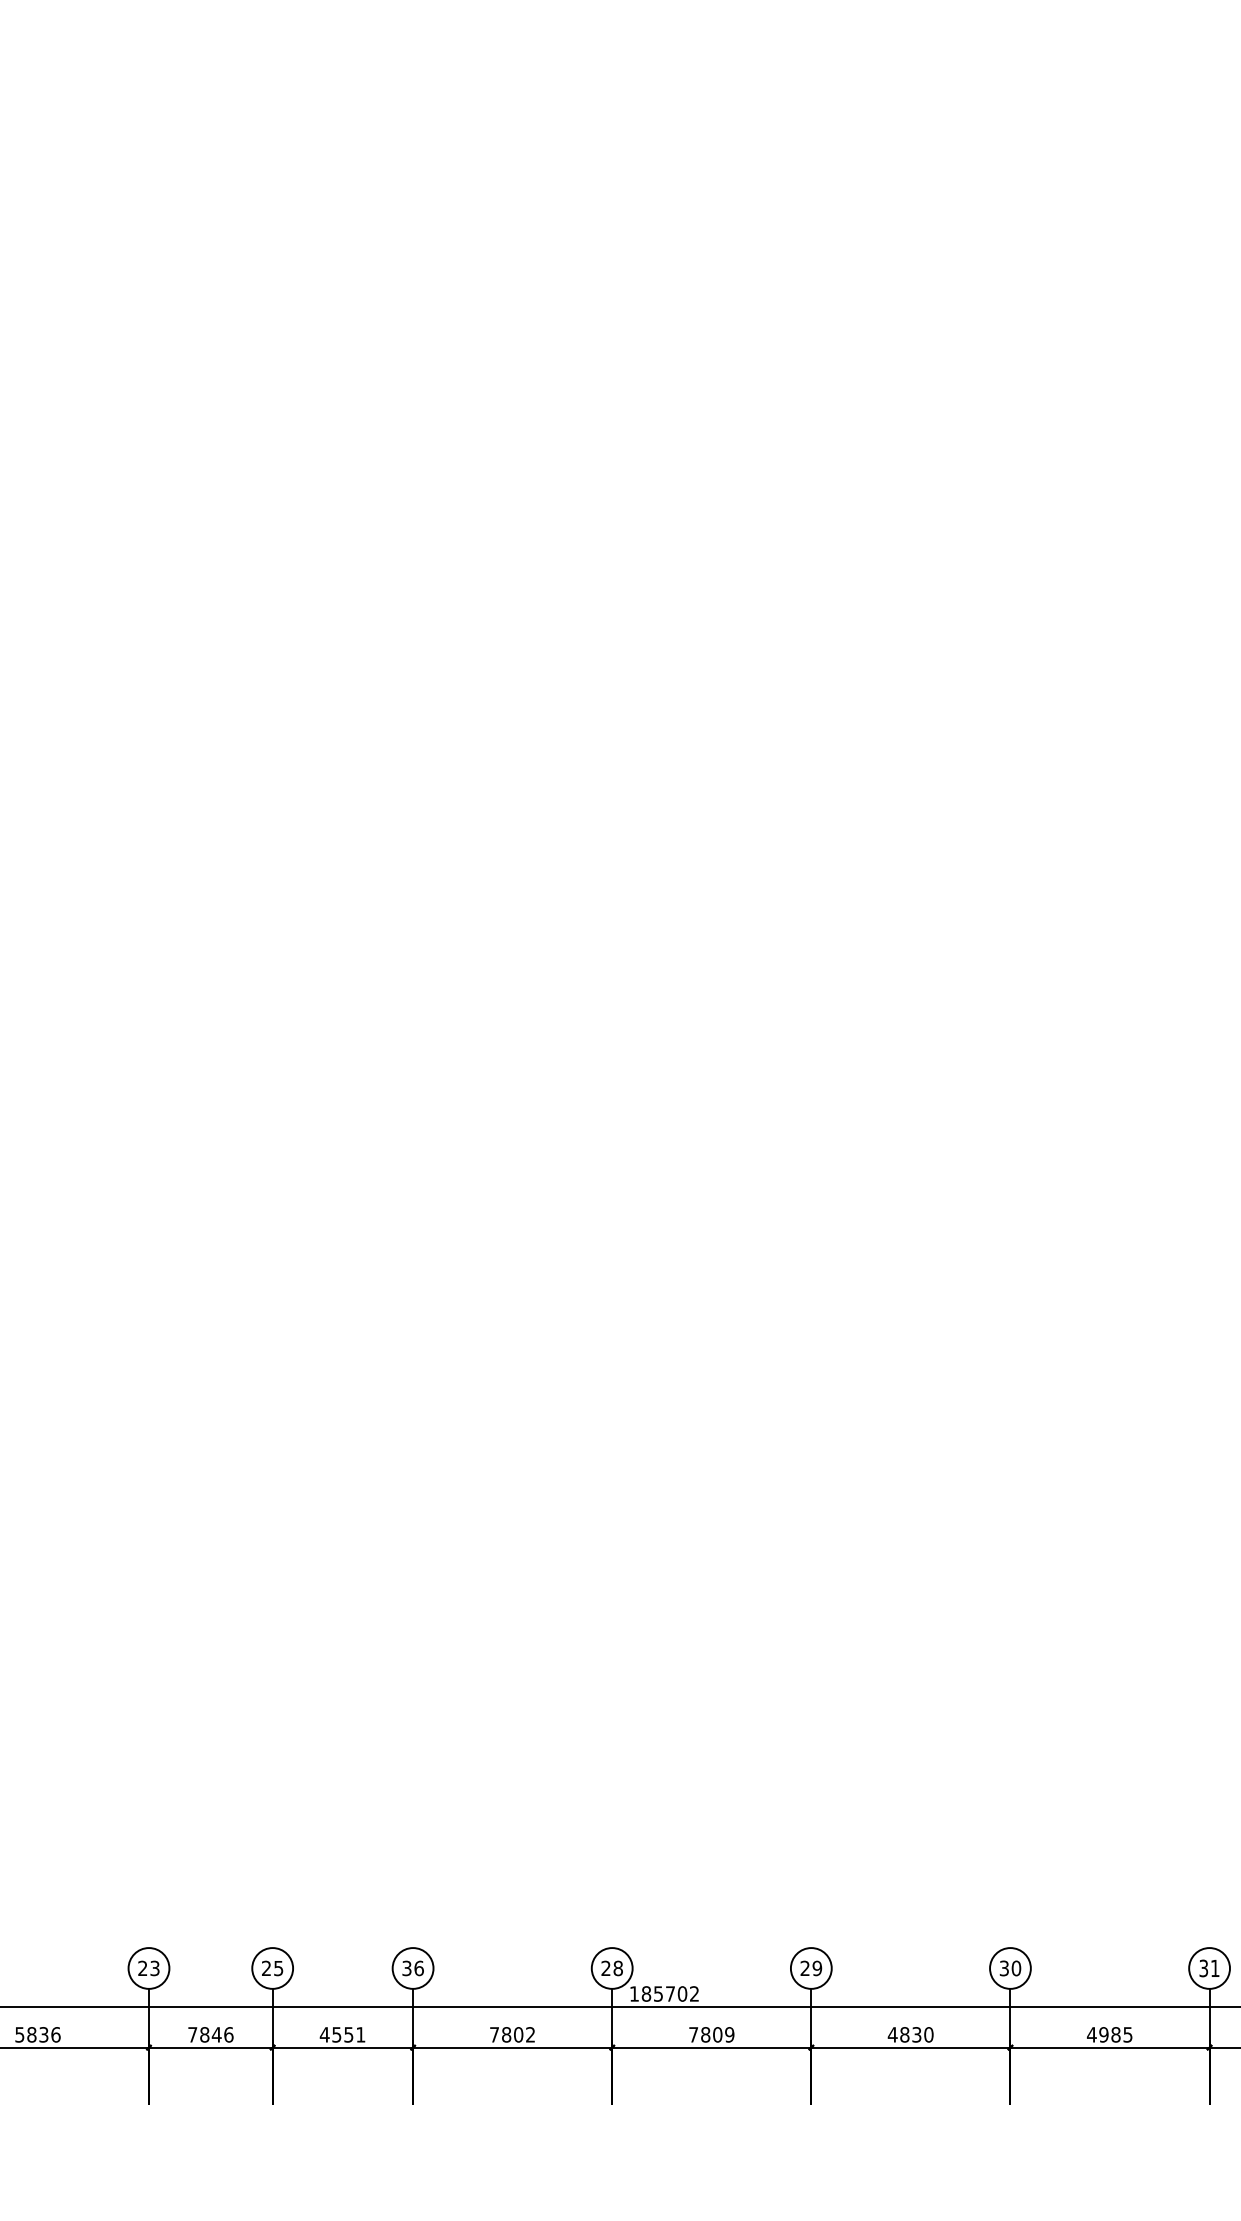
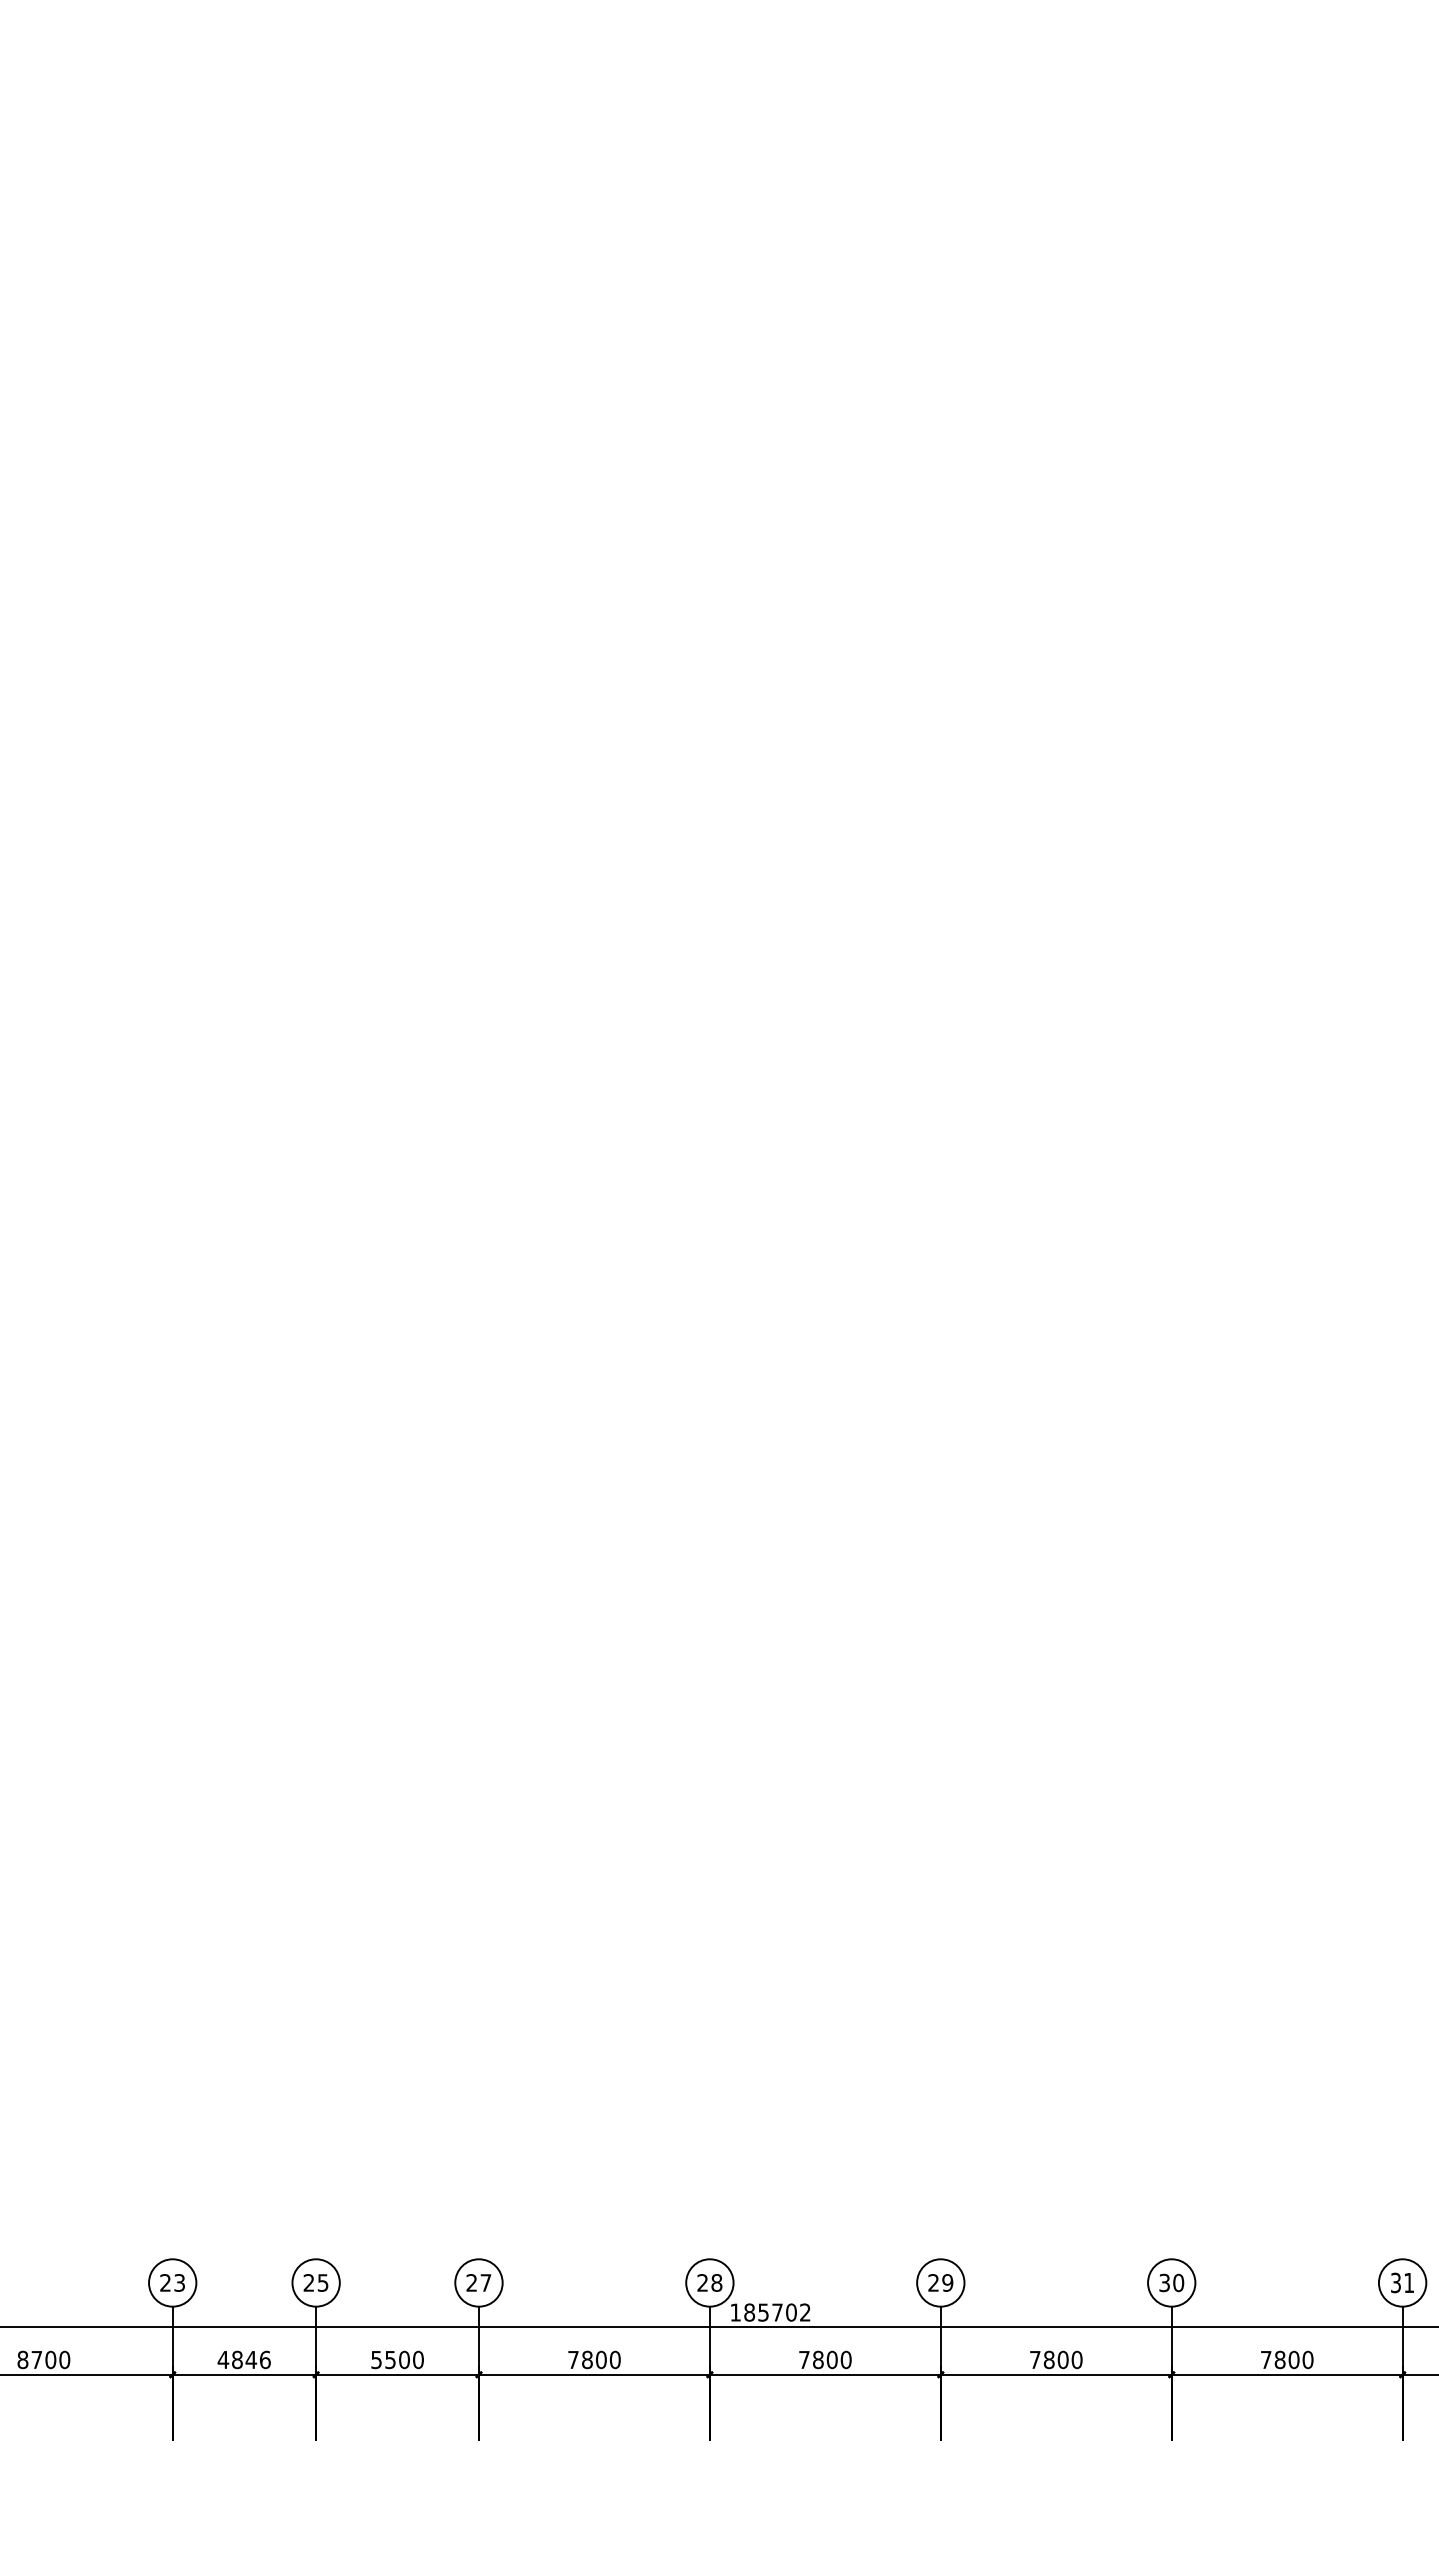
text: (412, 1968) -> (478, 2282), 36 -> 27
text: (37, 2034) -> (43, 2359), 5836 -> 8700
text: (192, 2034) -> (223, 2359), 7846 -> 4846
text: (341, 2034) -> (396, 2359), 4551 -> 5500
text: (529, 2034) -> (614, 2359), 7802 -> 7800
text: (904, 2034) -> (1048, 2359), 4830 -> 7800
text: (1109, 2034) -> (1286, 2359), 4985 -> 7800
text: (729, 2035) -> (845, 2360), 7809 -> 7800

